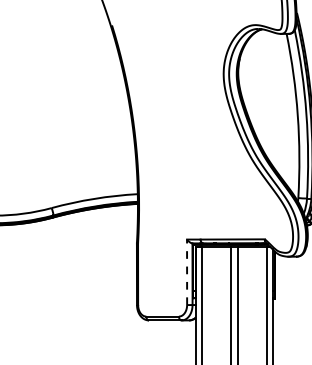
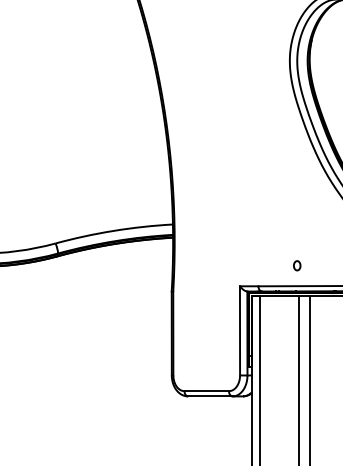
part: (228, 224) -> (296, 265), added
line: (187, 272) -> (240, 331), dashed -> solid

